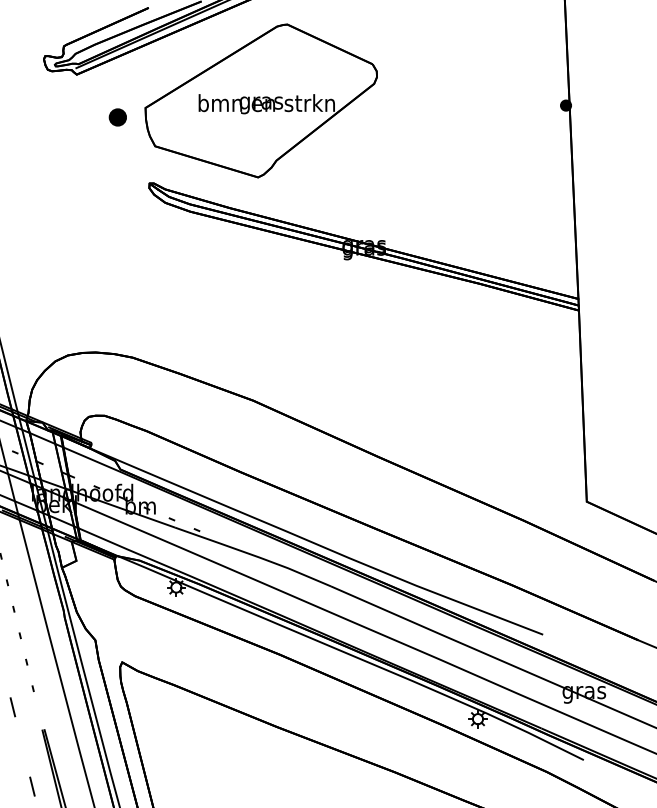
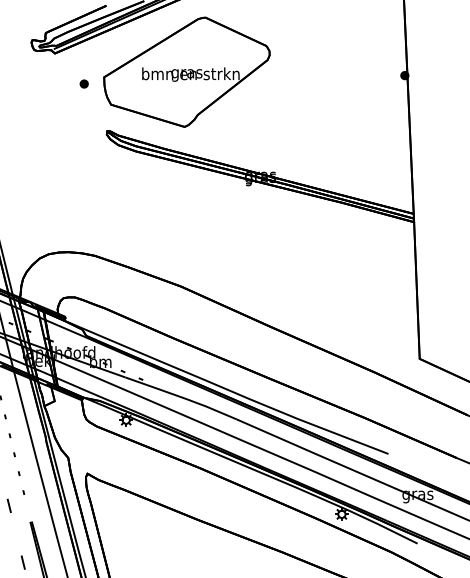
part: (116, 116) -> (83, 83), size x0.62

